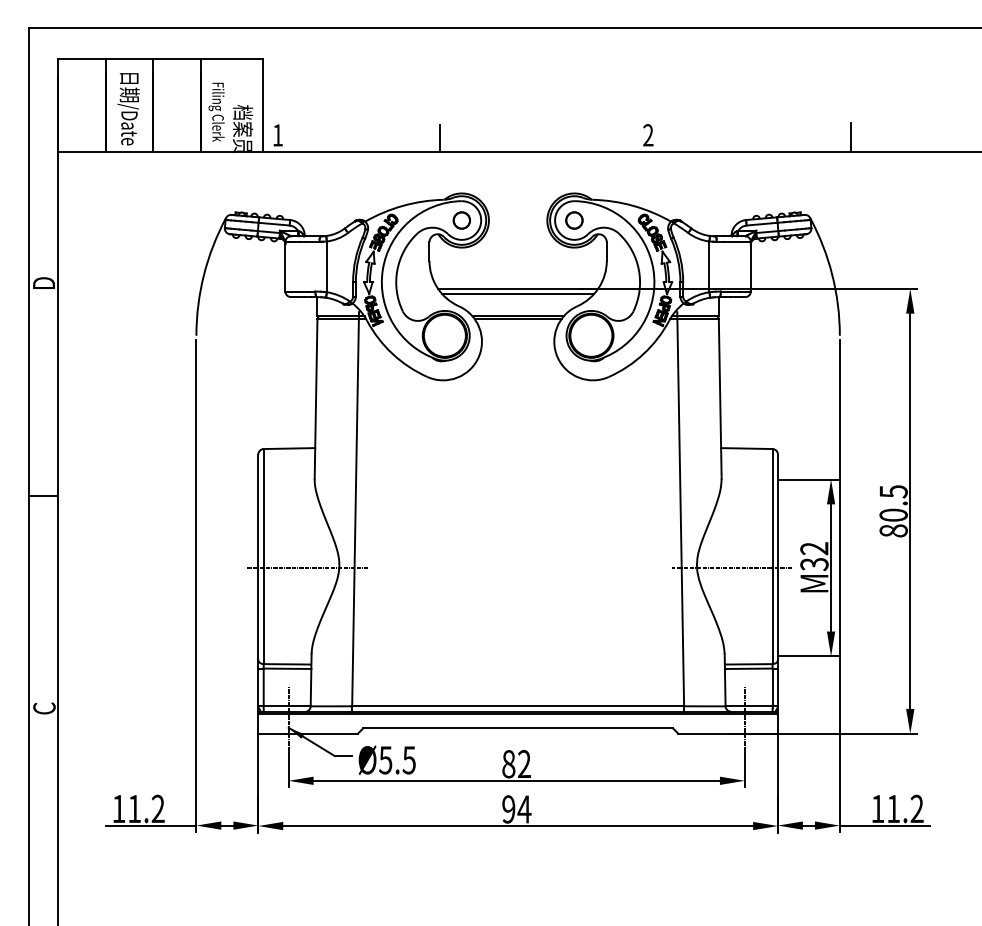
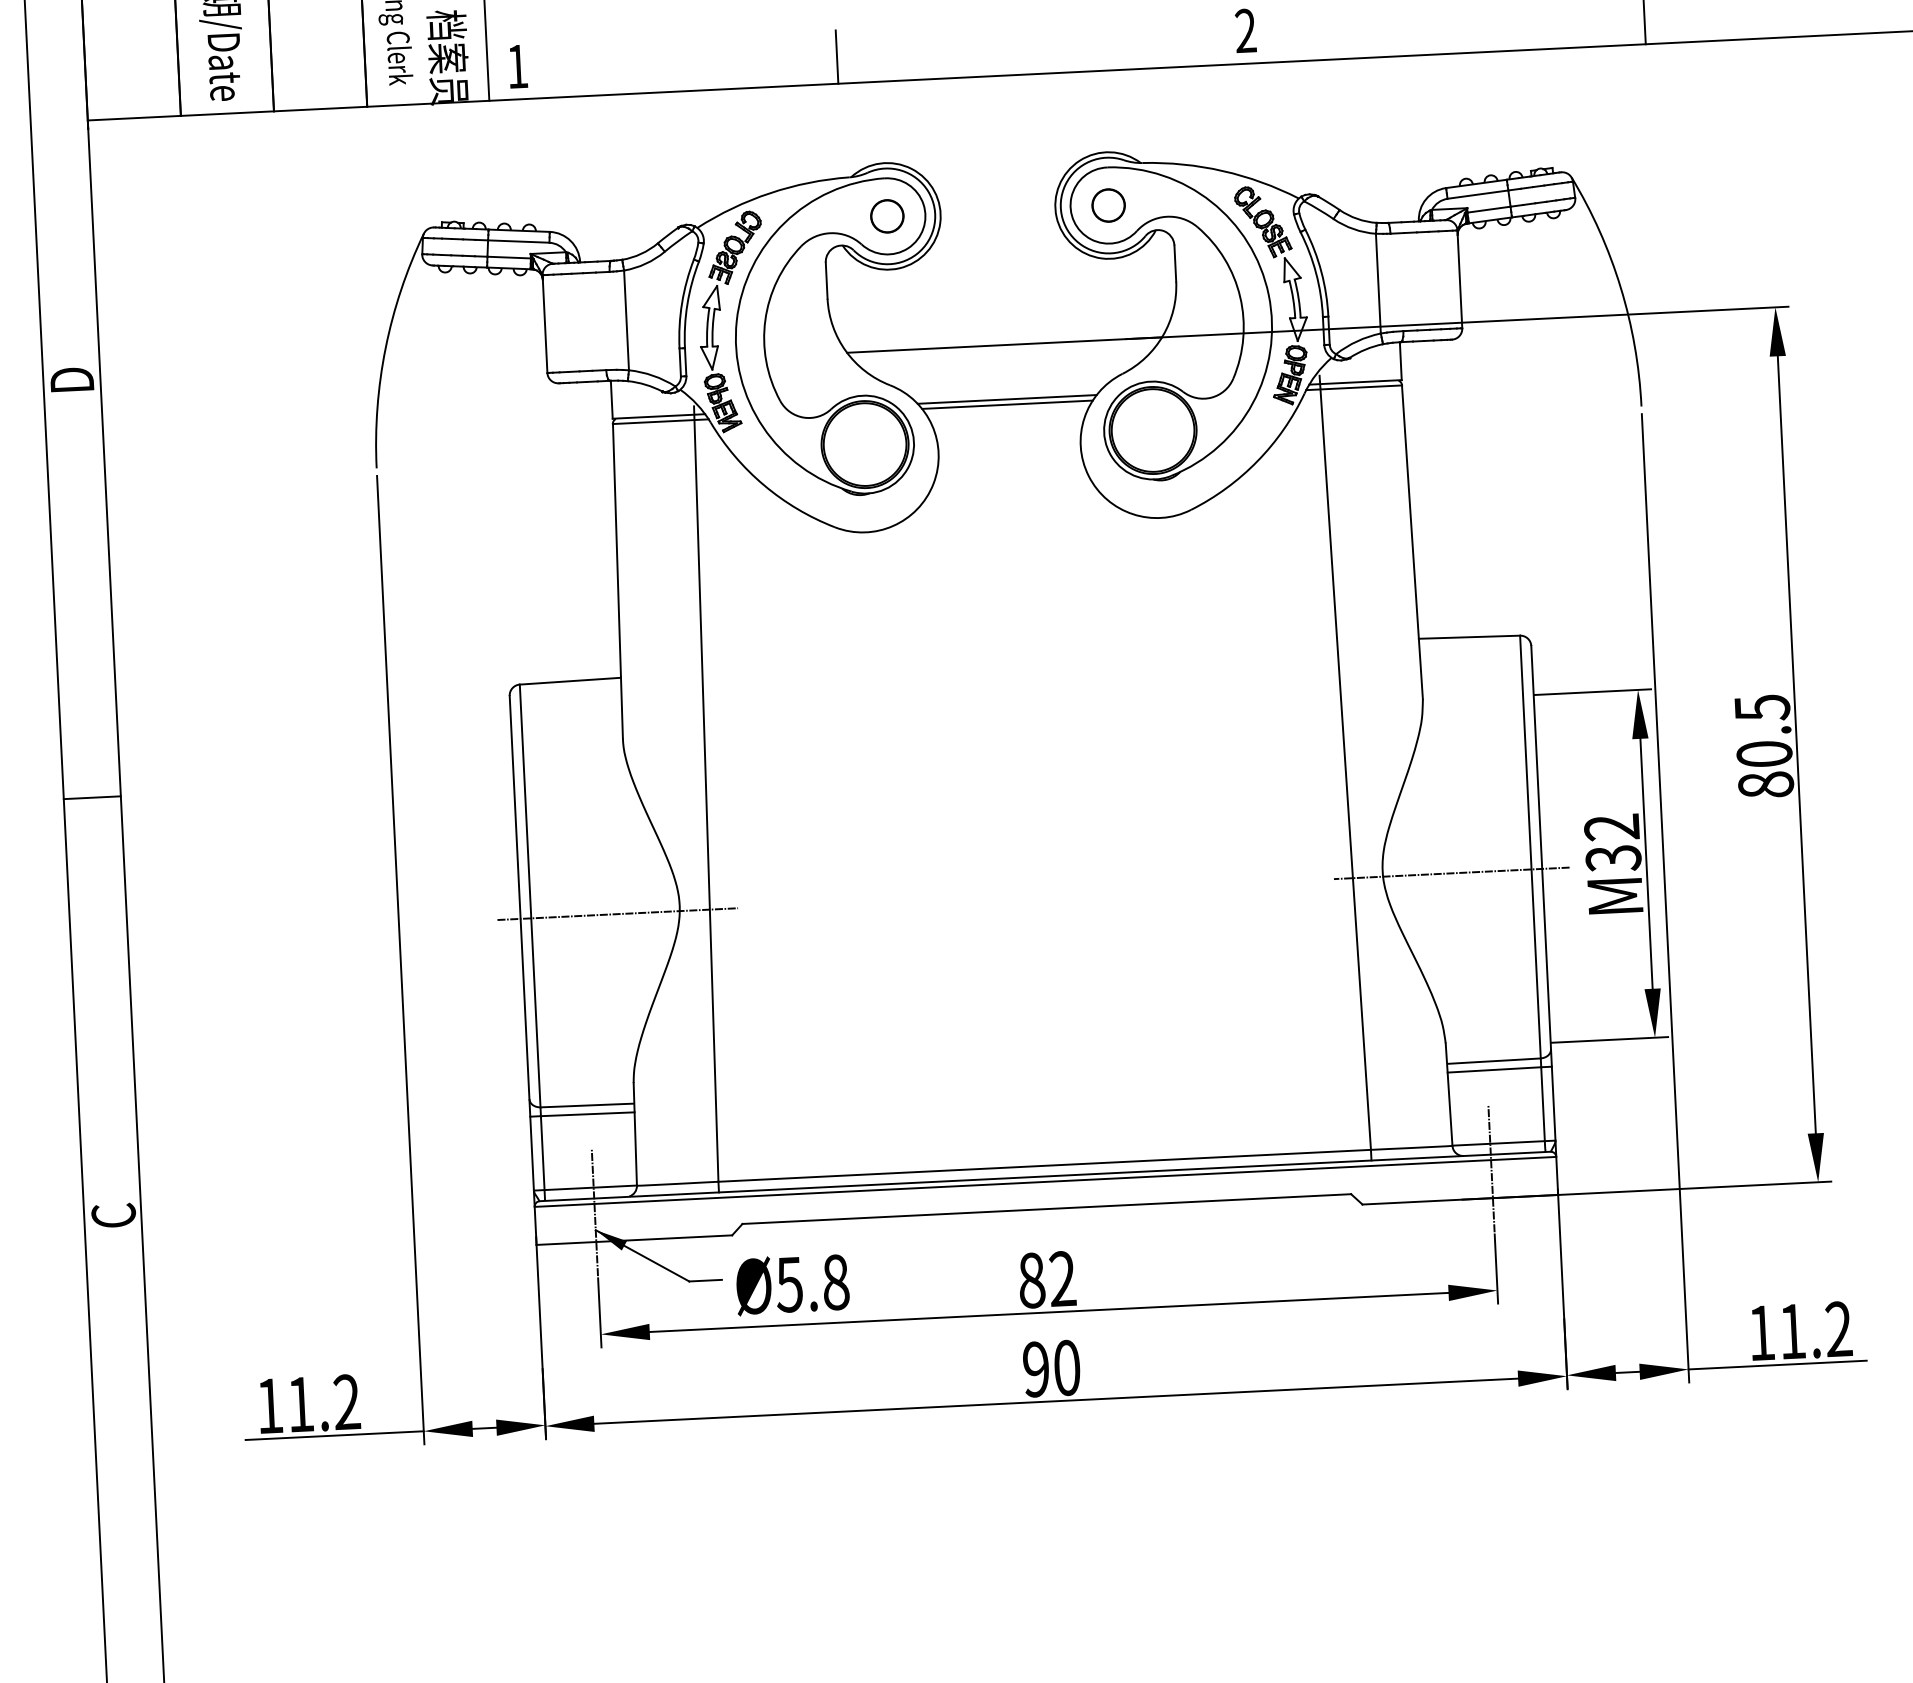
line: (517, 294) -> (1003, 356), removed
text: (408, 760) -> (834, 1282), Ø5.5 -> Ø5.8
text: (524, 809) -> (1067, 1368), 94 -> 90

